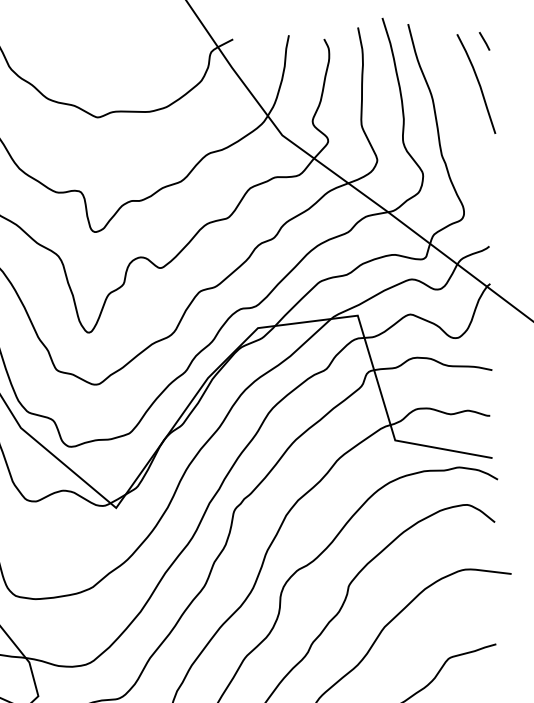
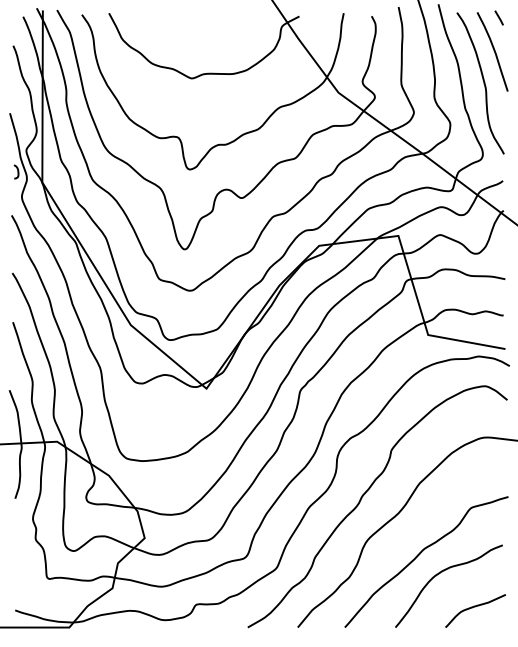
curve: (464, 123) -> (483, 83), added

